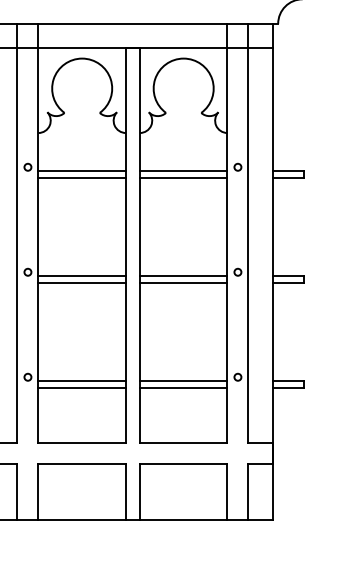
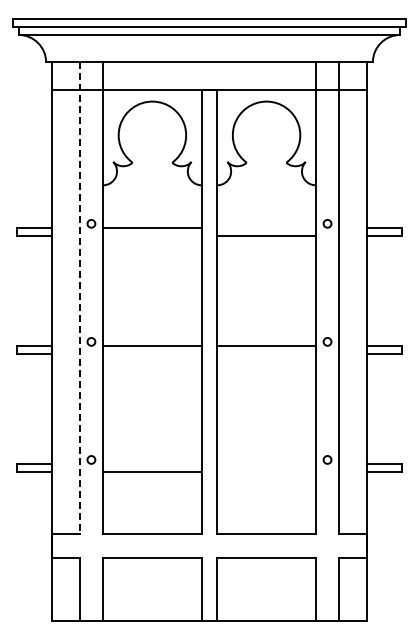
line: (183, 170) -> (266, 227), removed
line: (82, 177) -> (152, 235), removed
line: (17, 233) -> (79, 298), solid -> dashed
line: (82, 282) -> (152, 353), removed
line: (183, 282) -> (266, 353), removed
line: (82, 380) -> (152, 463), removed
line: (183, 380) -> (266, 463), removed
line: (183, 387) -> (266, 471), removed

